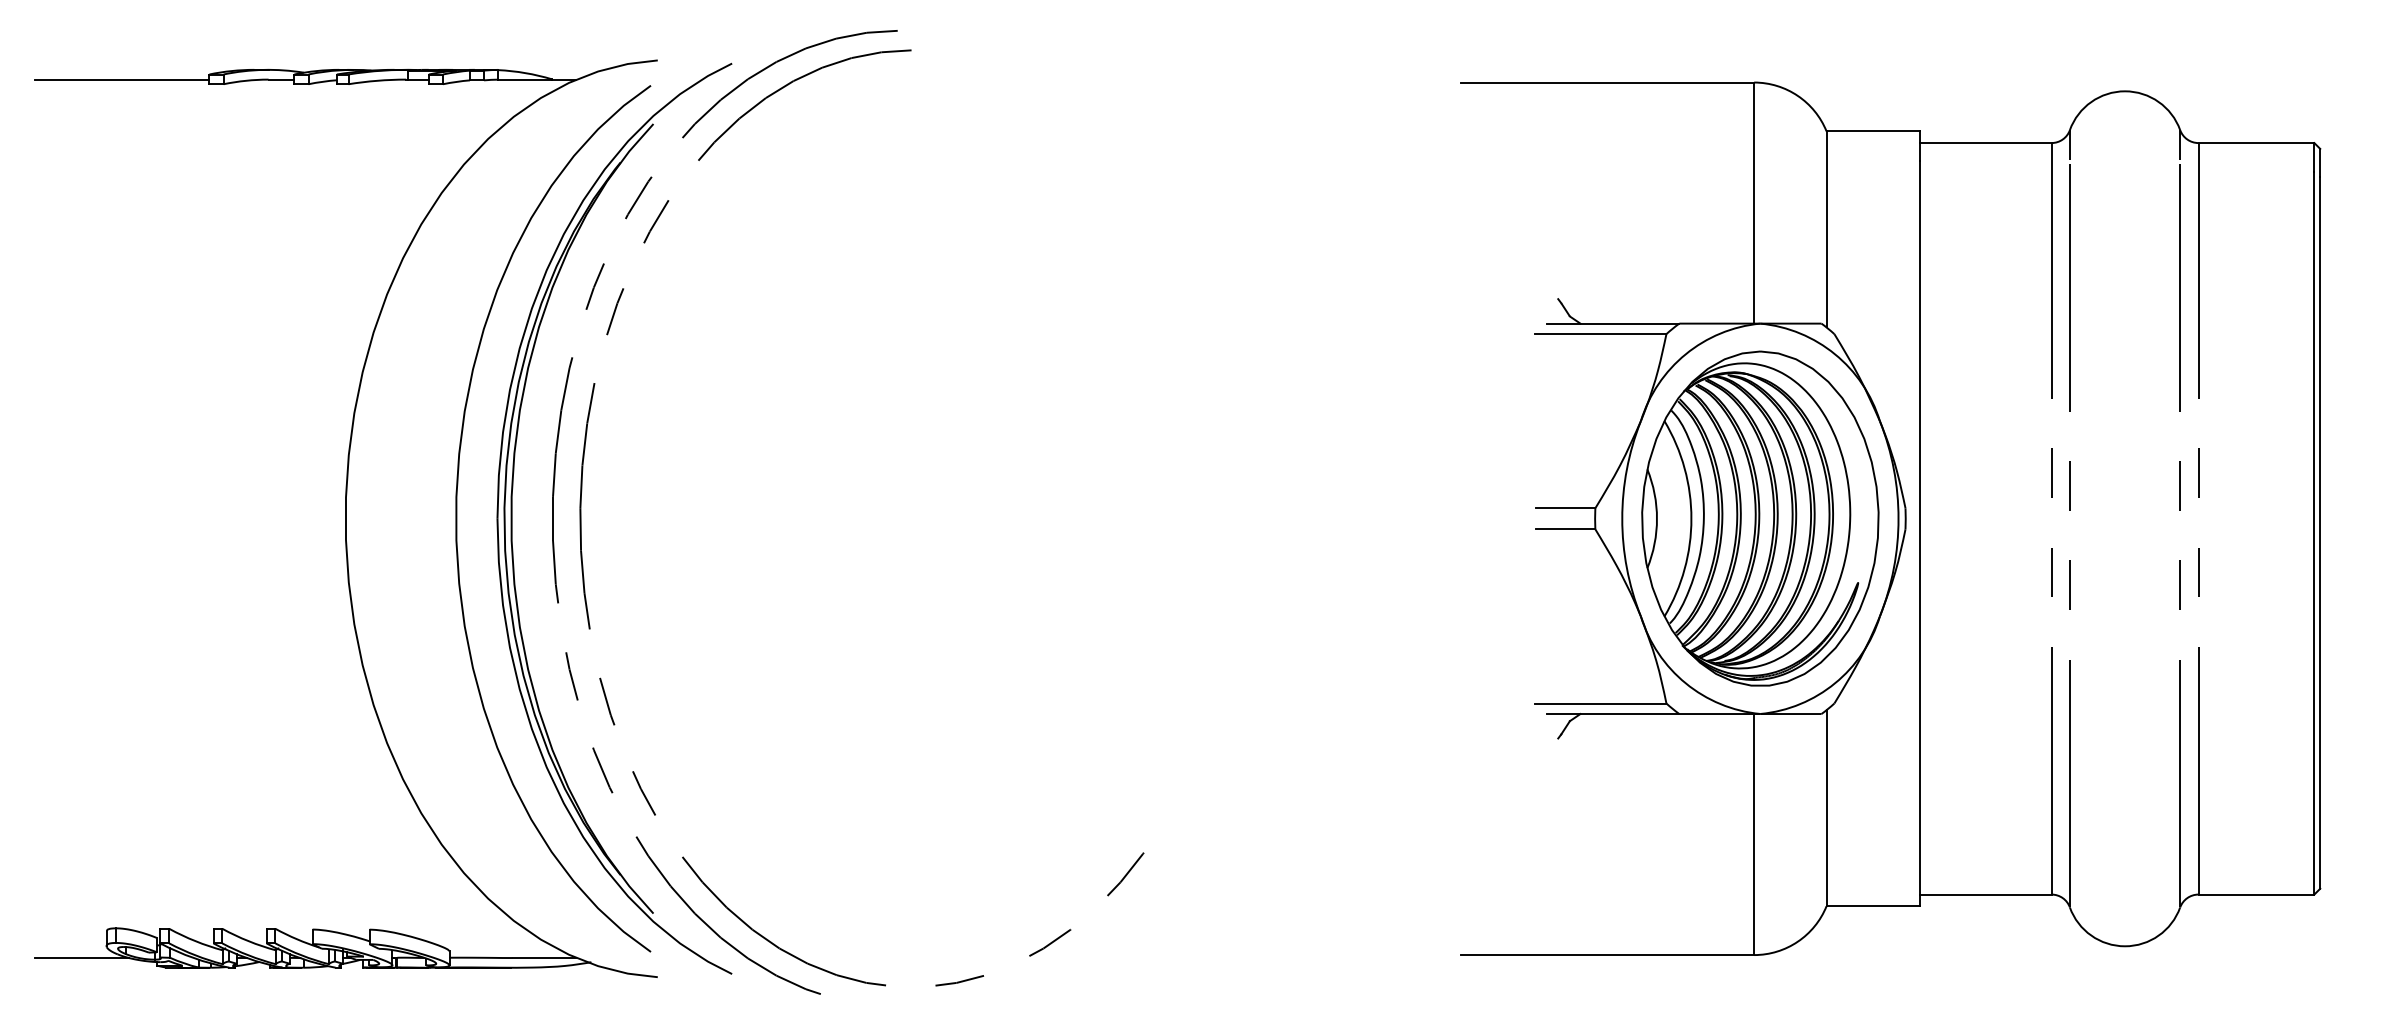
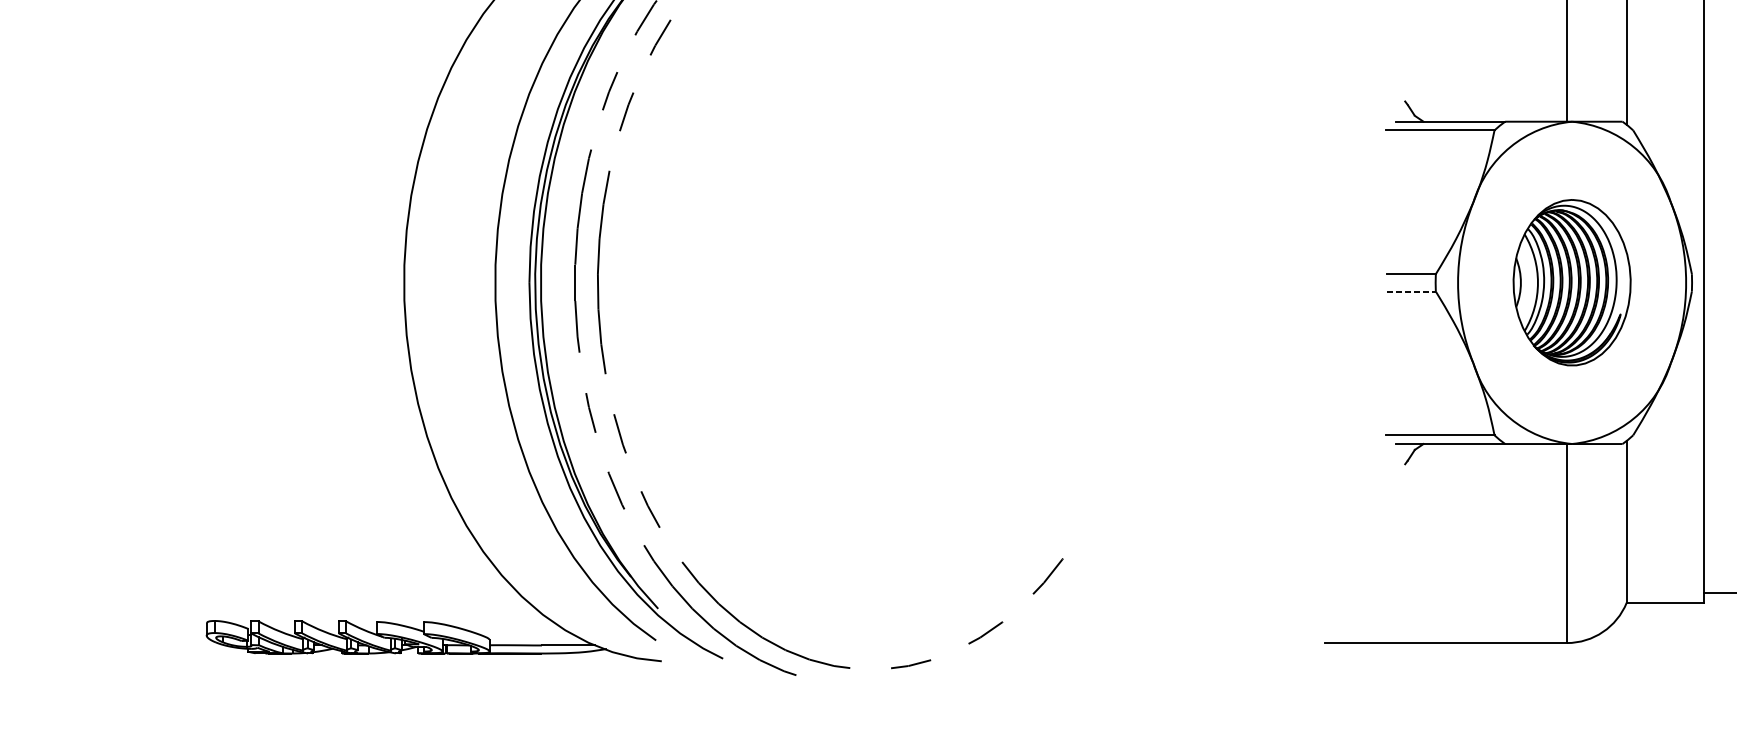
part: (1760, 518) -> (1572, 282), size x0.6
line: (1565, 529) -> (1411, 291), solid -> dashed
line: (82, 958) -> (186, 645), removed

